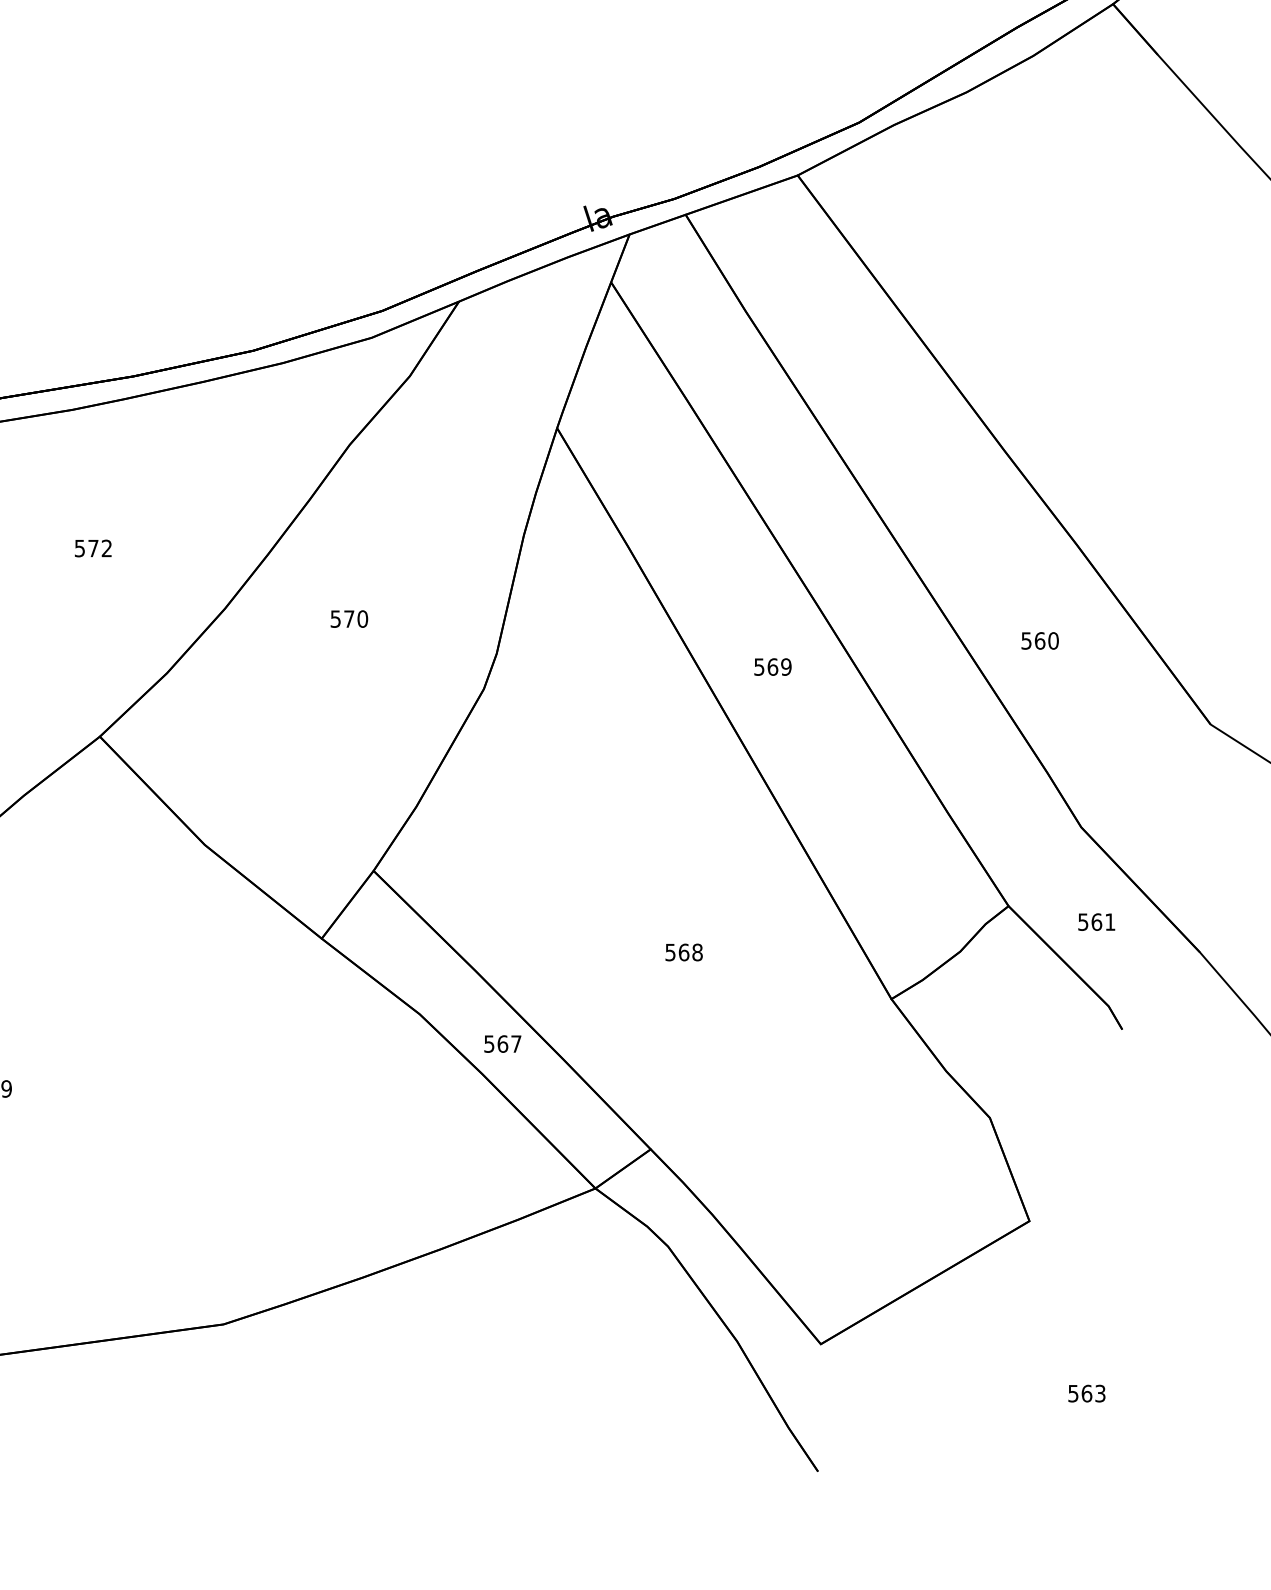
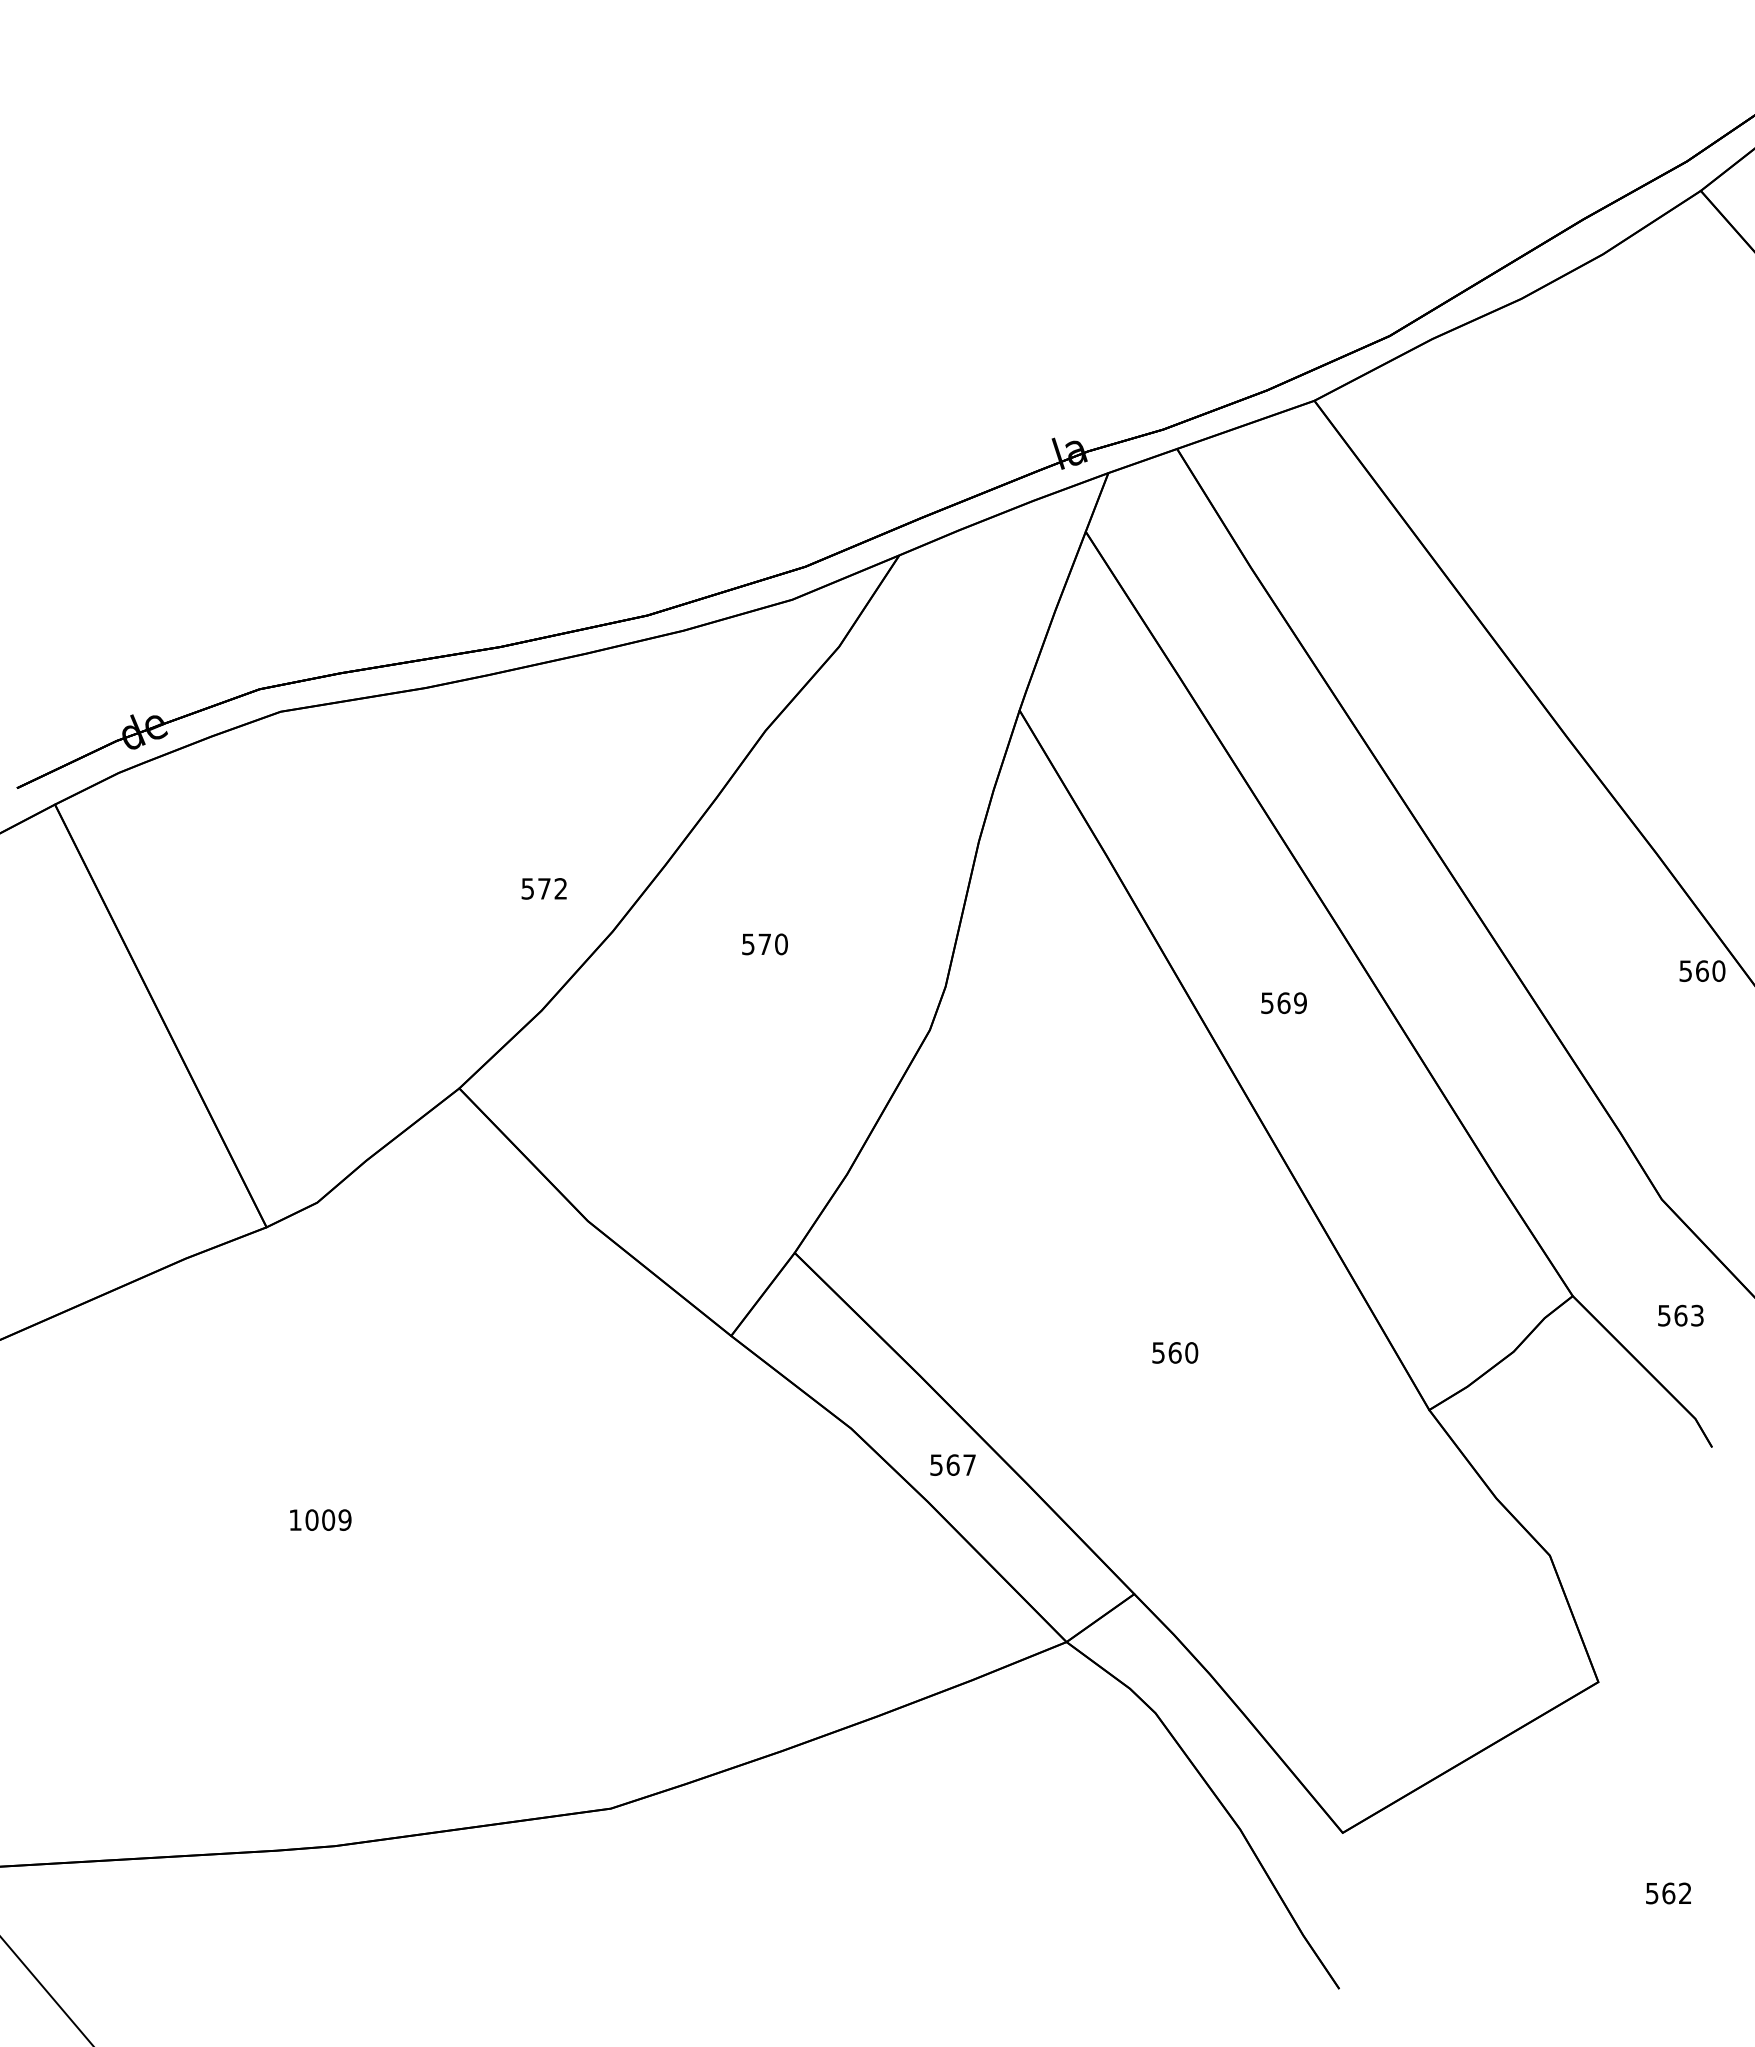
text: (92, 548) -> (543, 888), moved
text: (1040, 640) -> (1702, 970), moved
text: (1110, 921) -> (1697, 1315), 561 -> 563
text: (697, 952) -> (1191, 1352), 568 -> 560
text: (1100, 1393) -> (1685, 1893), 563 -> 562

